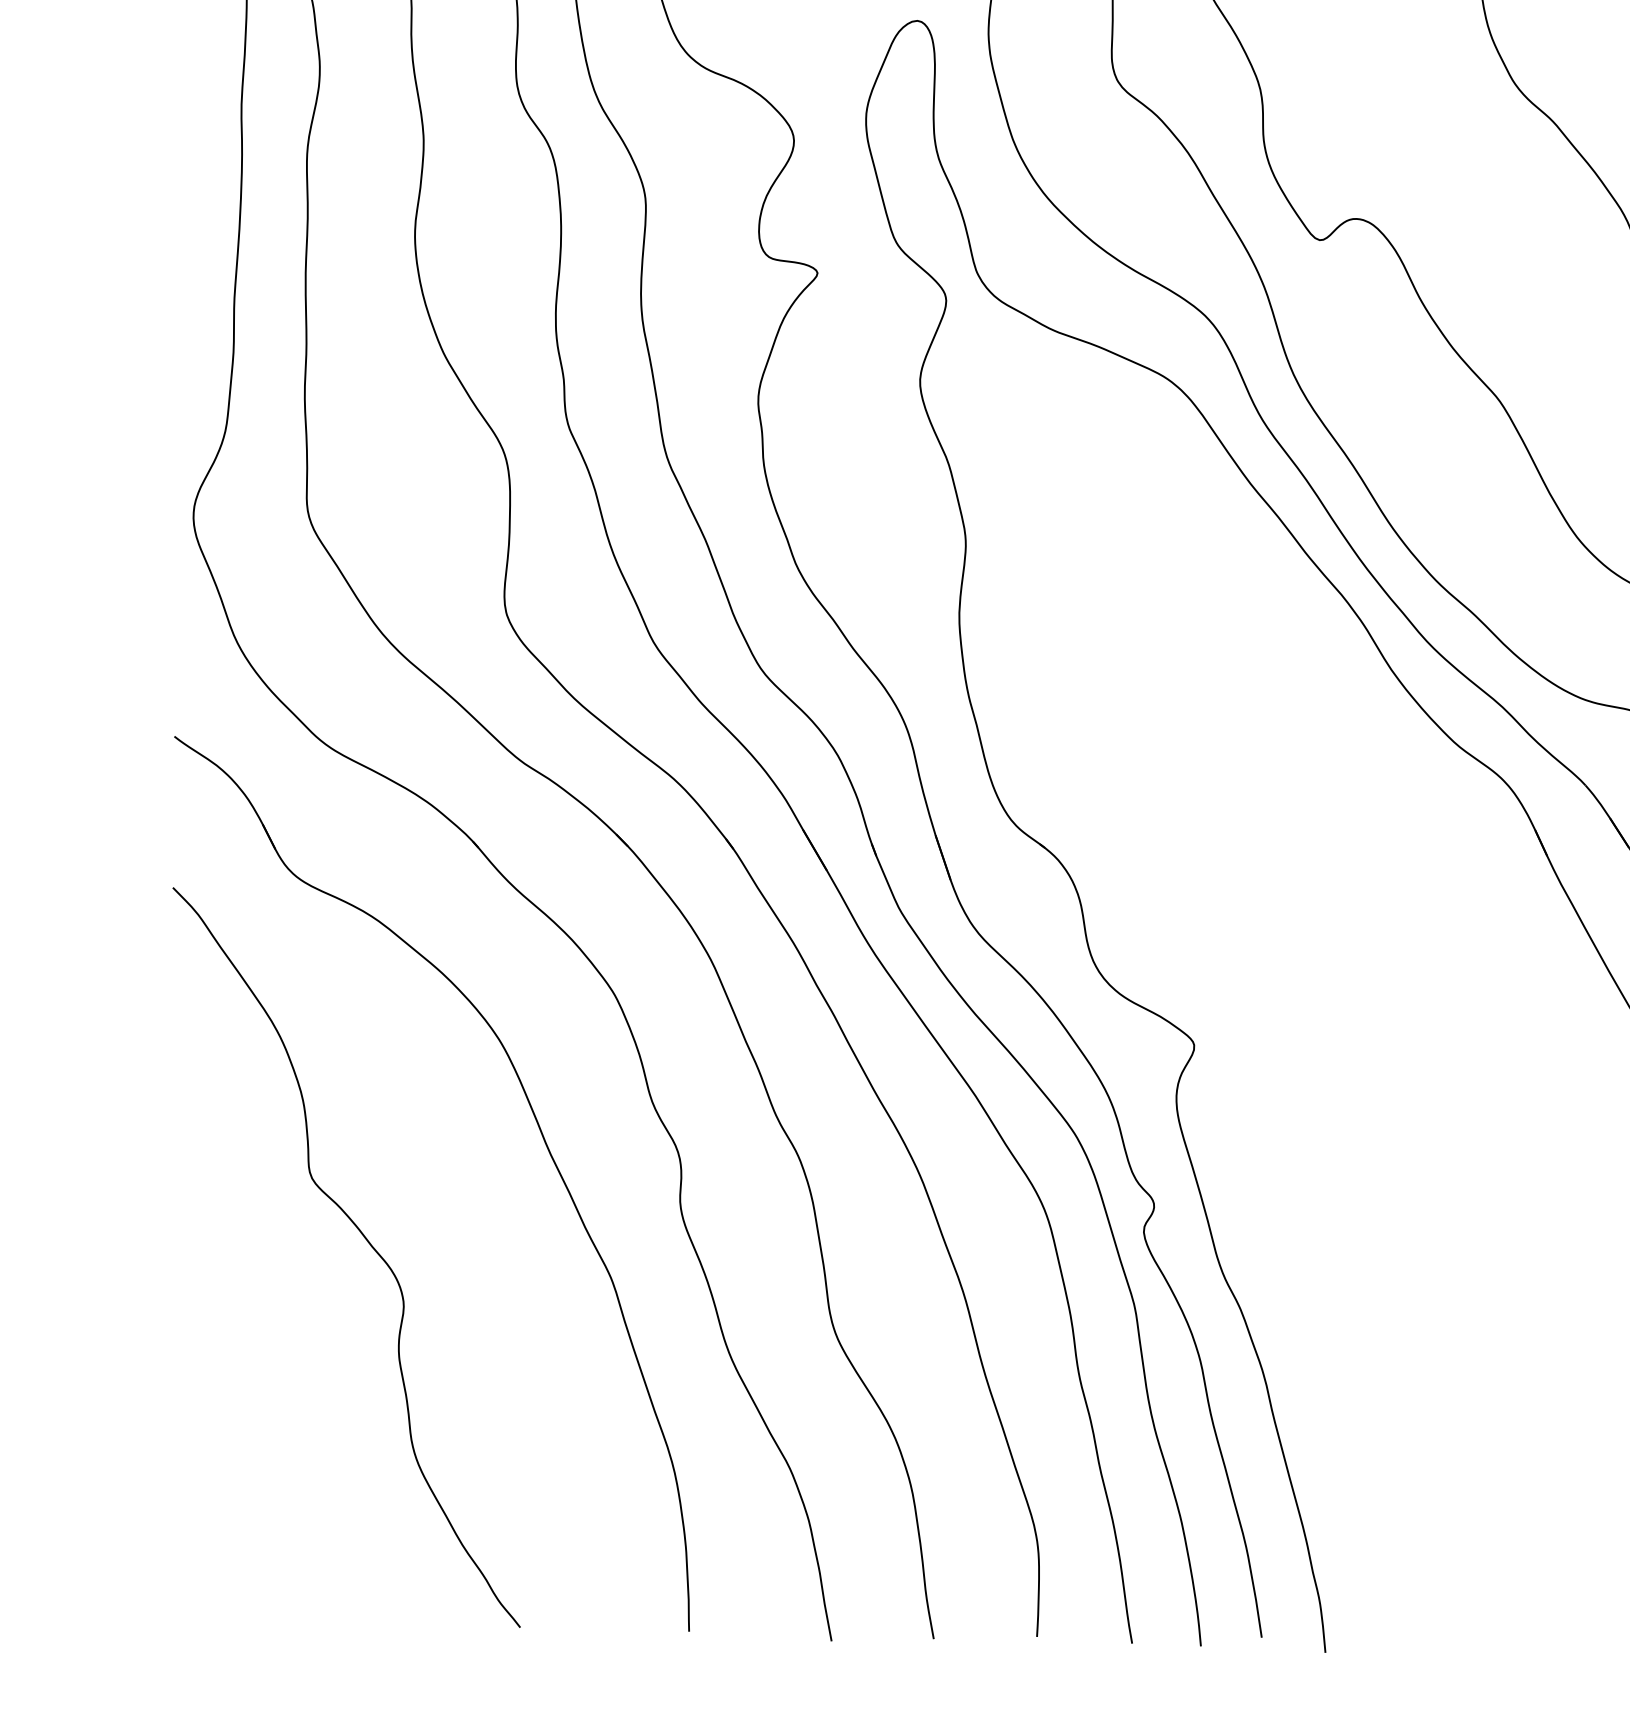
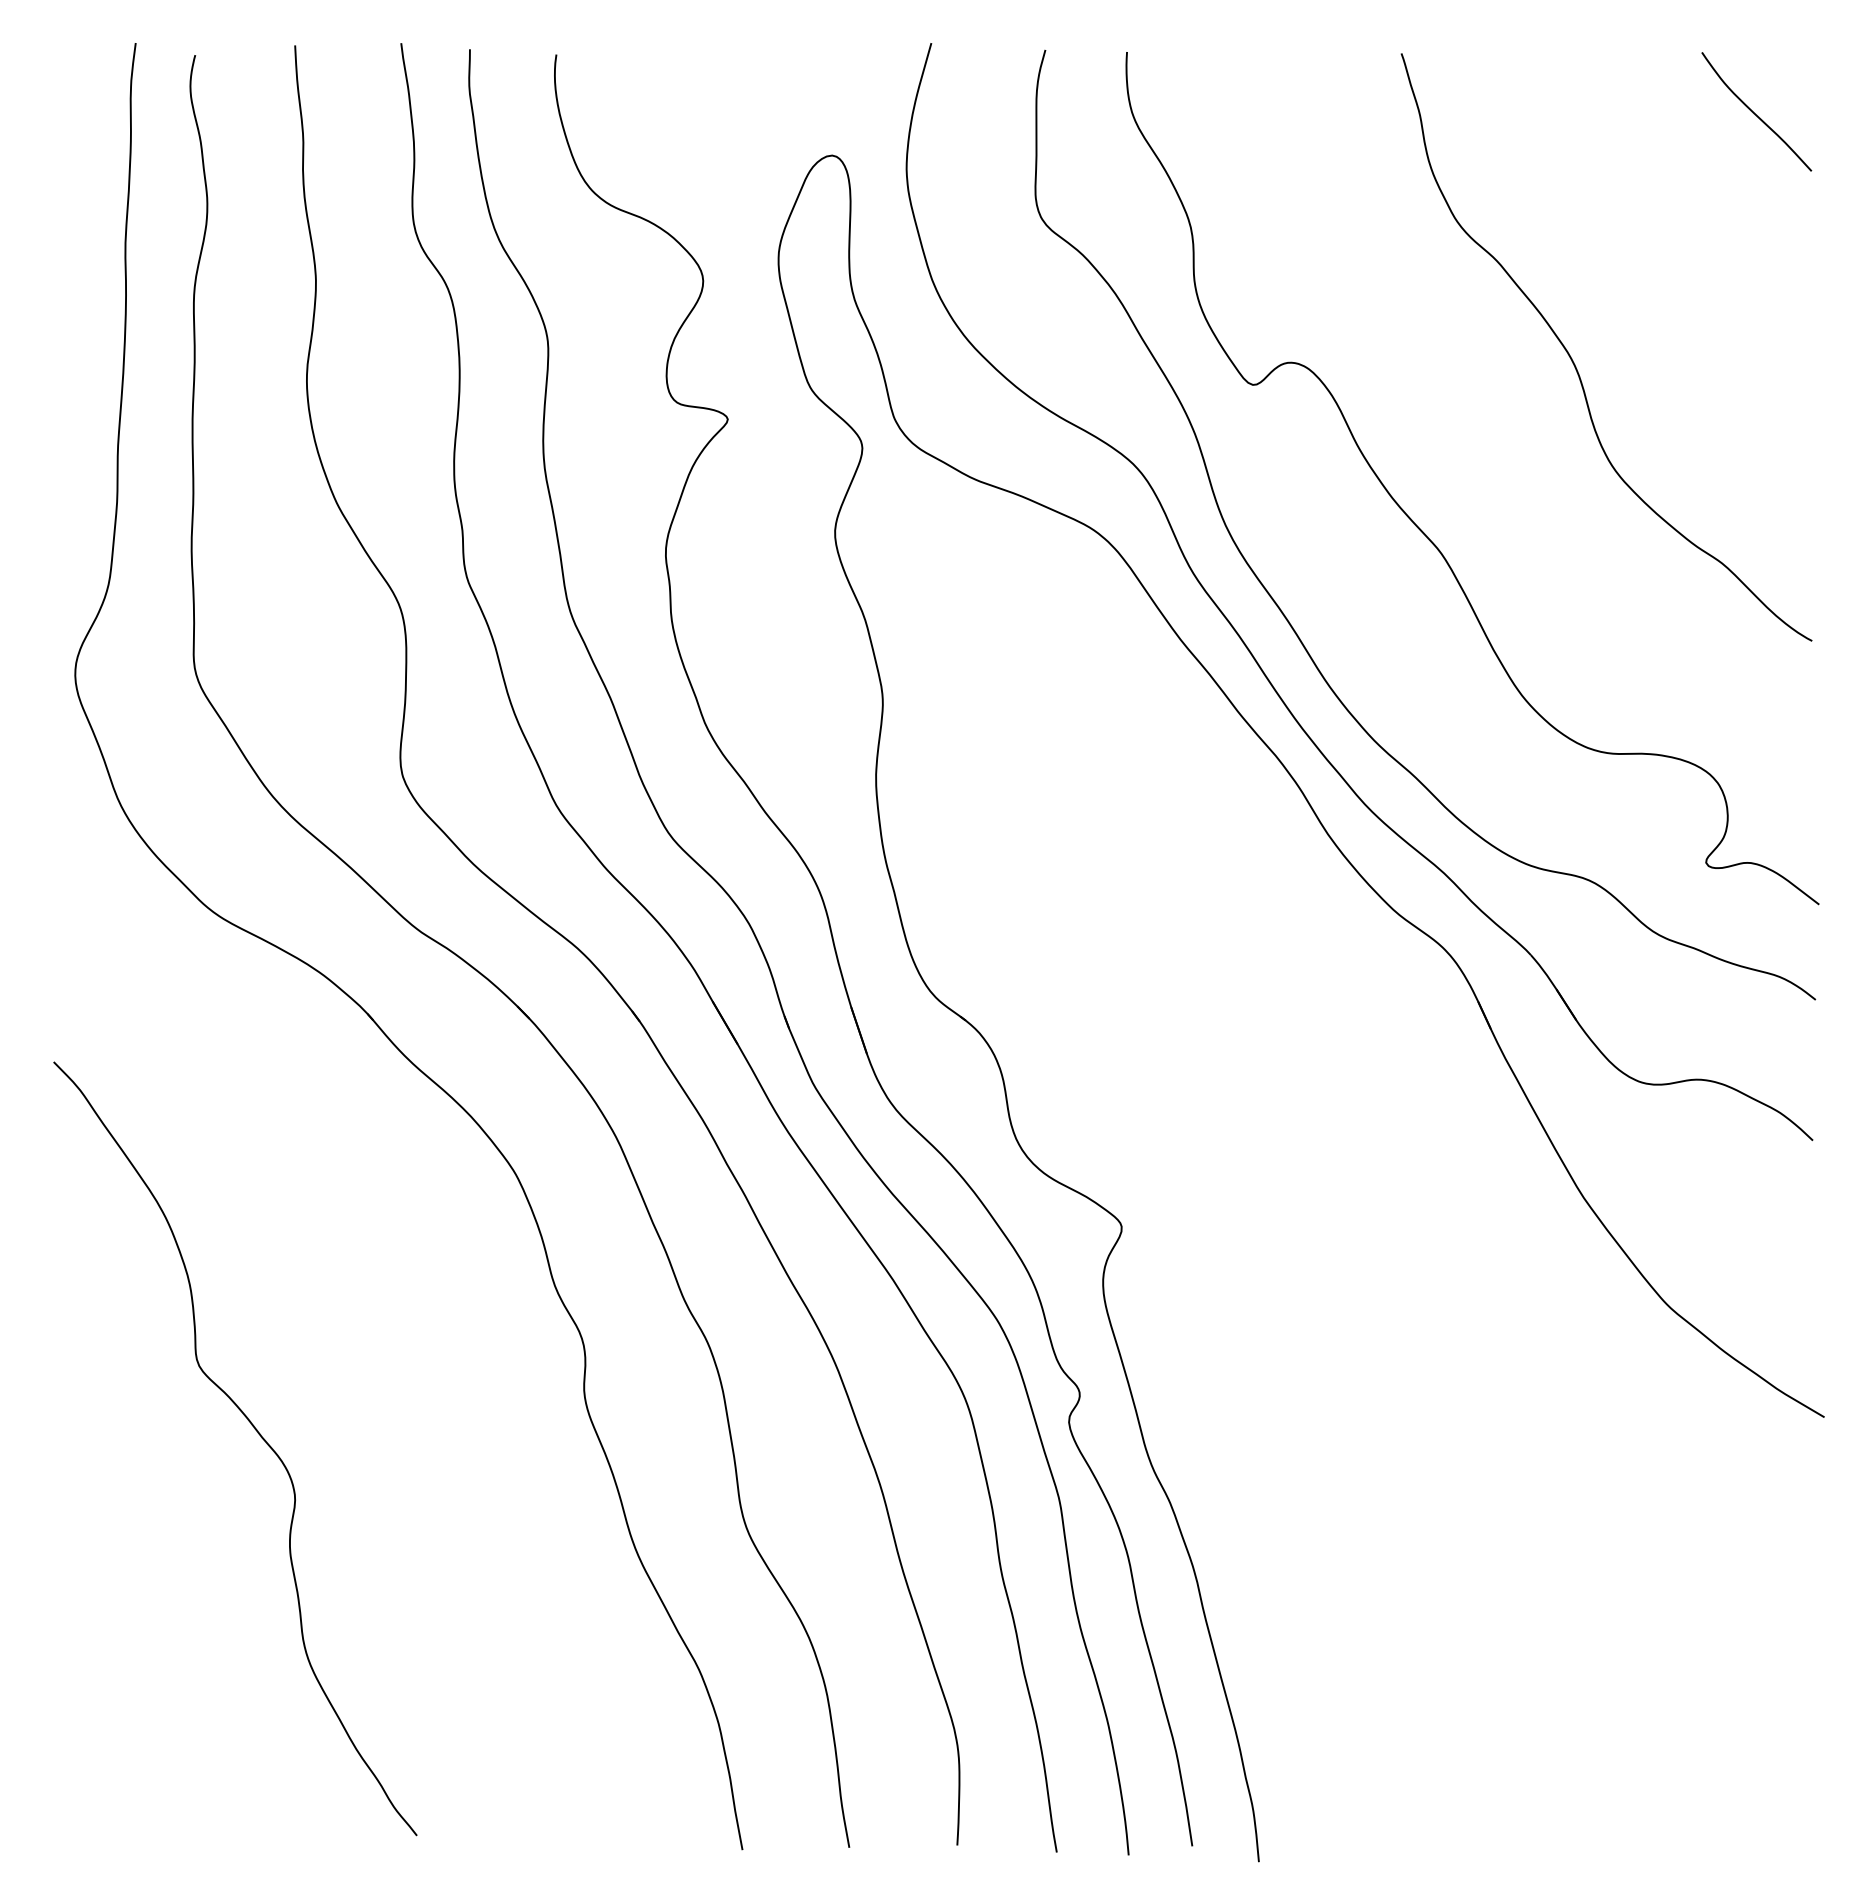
part: (542, 1138) -> (440, 1324), removed

